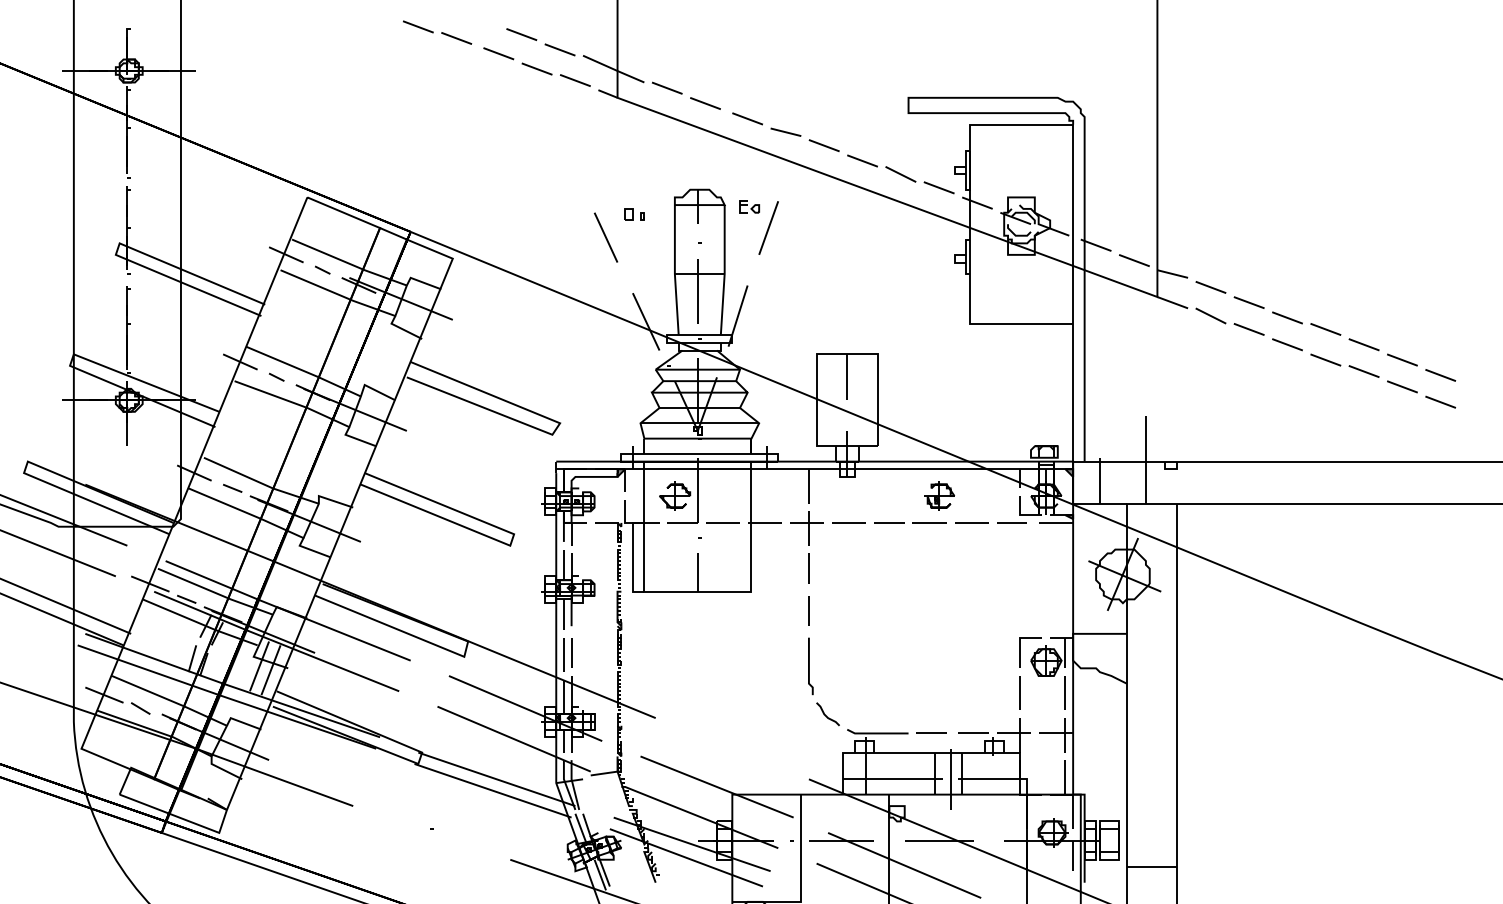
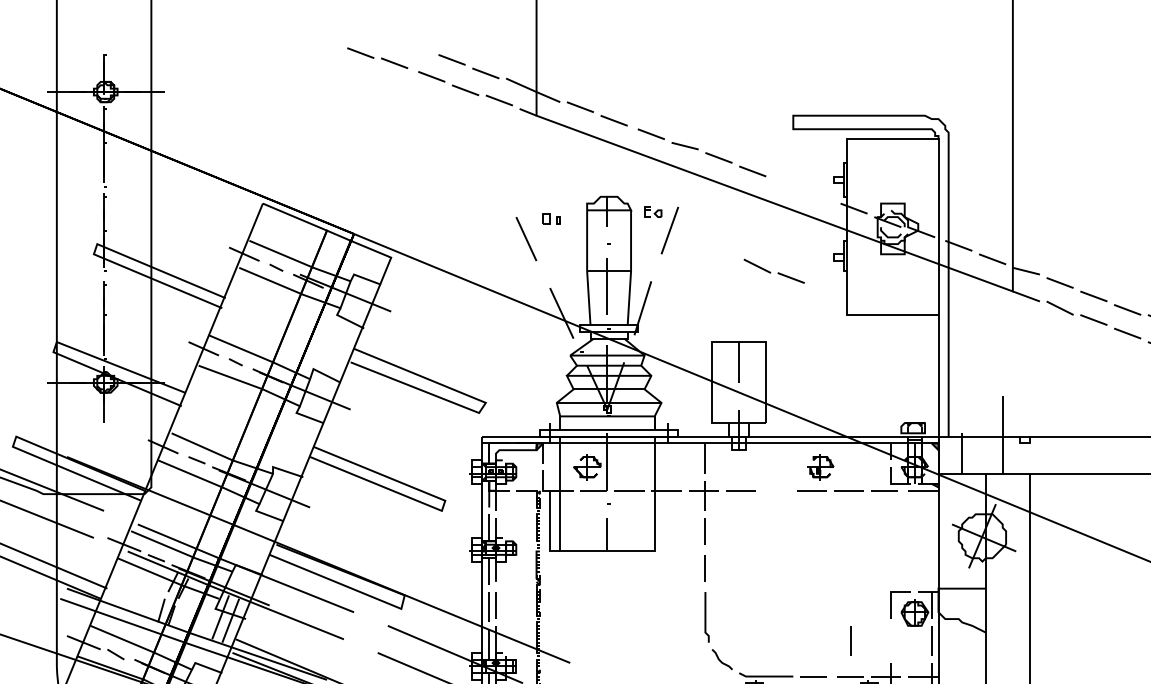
part: (919, 180) -> (773, 271), moved
line: (889, 522) -> (776, 490), removed
line: (1019, 692) -> (850, 640), moved

